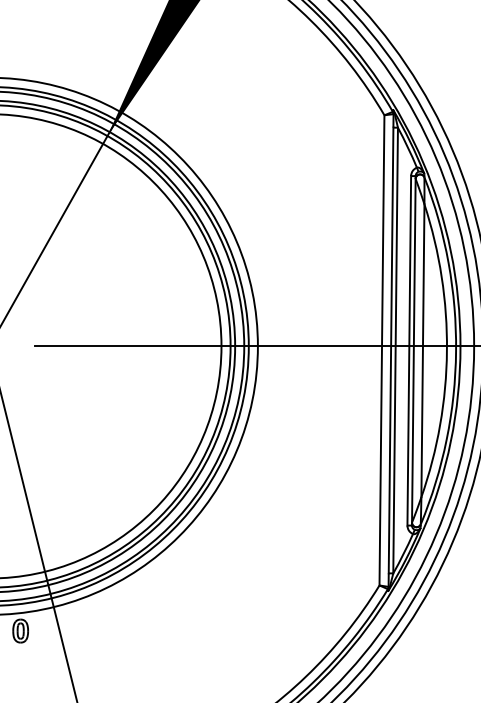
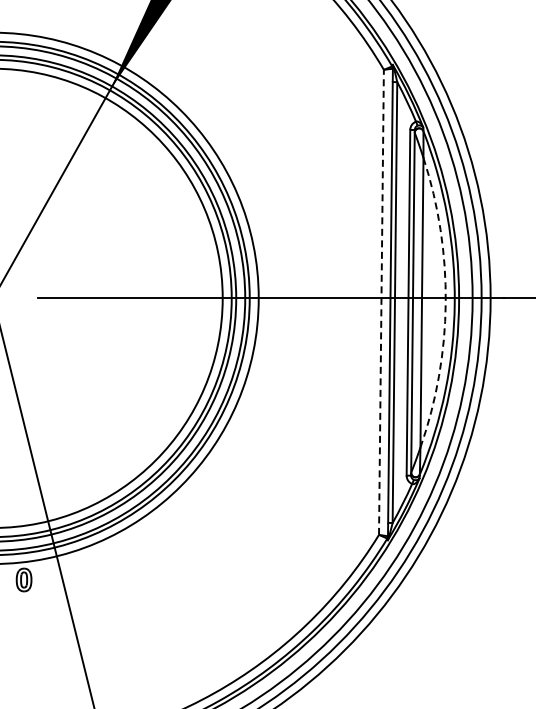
line: (382, 350) -> (381, 302), solid -> dashed
arc: (446, 351) -> (445, 303), solid -> dashed

